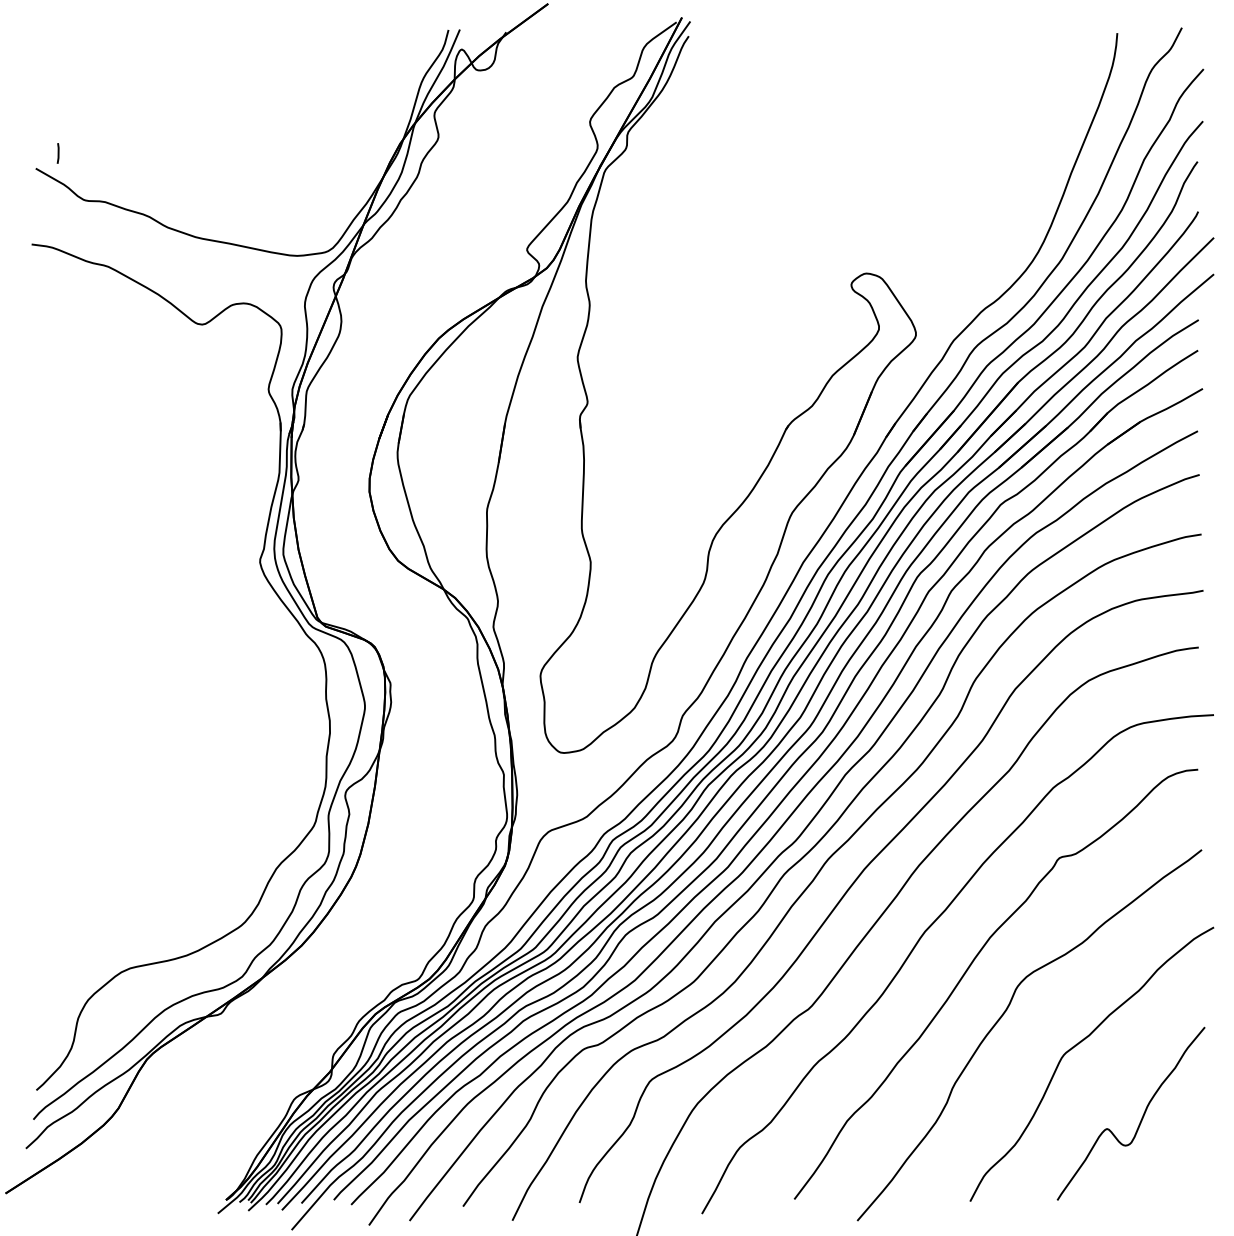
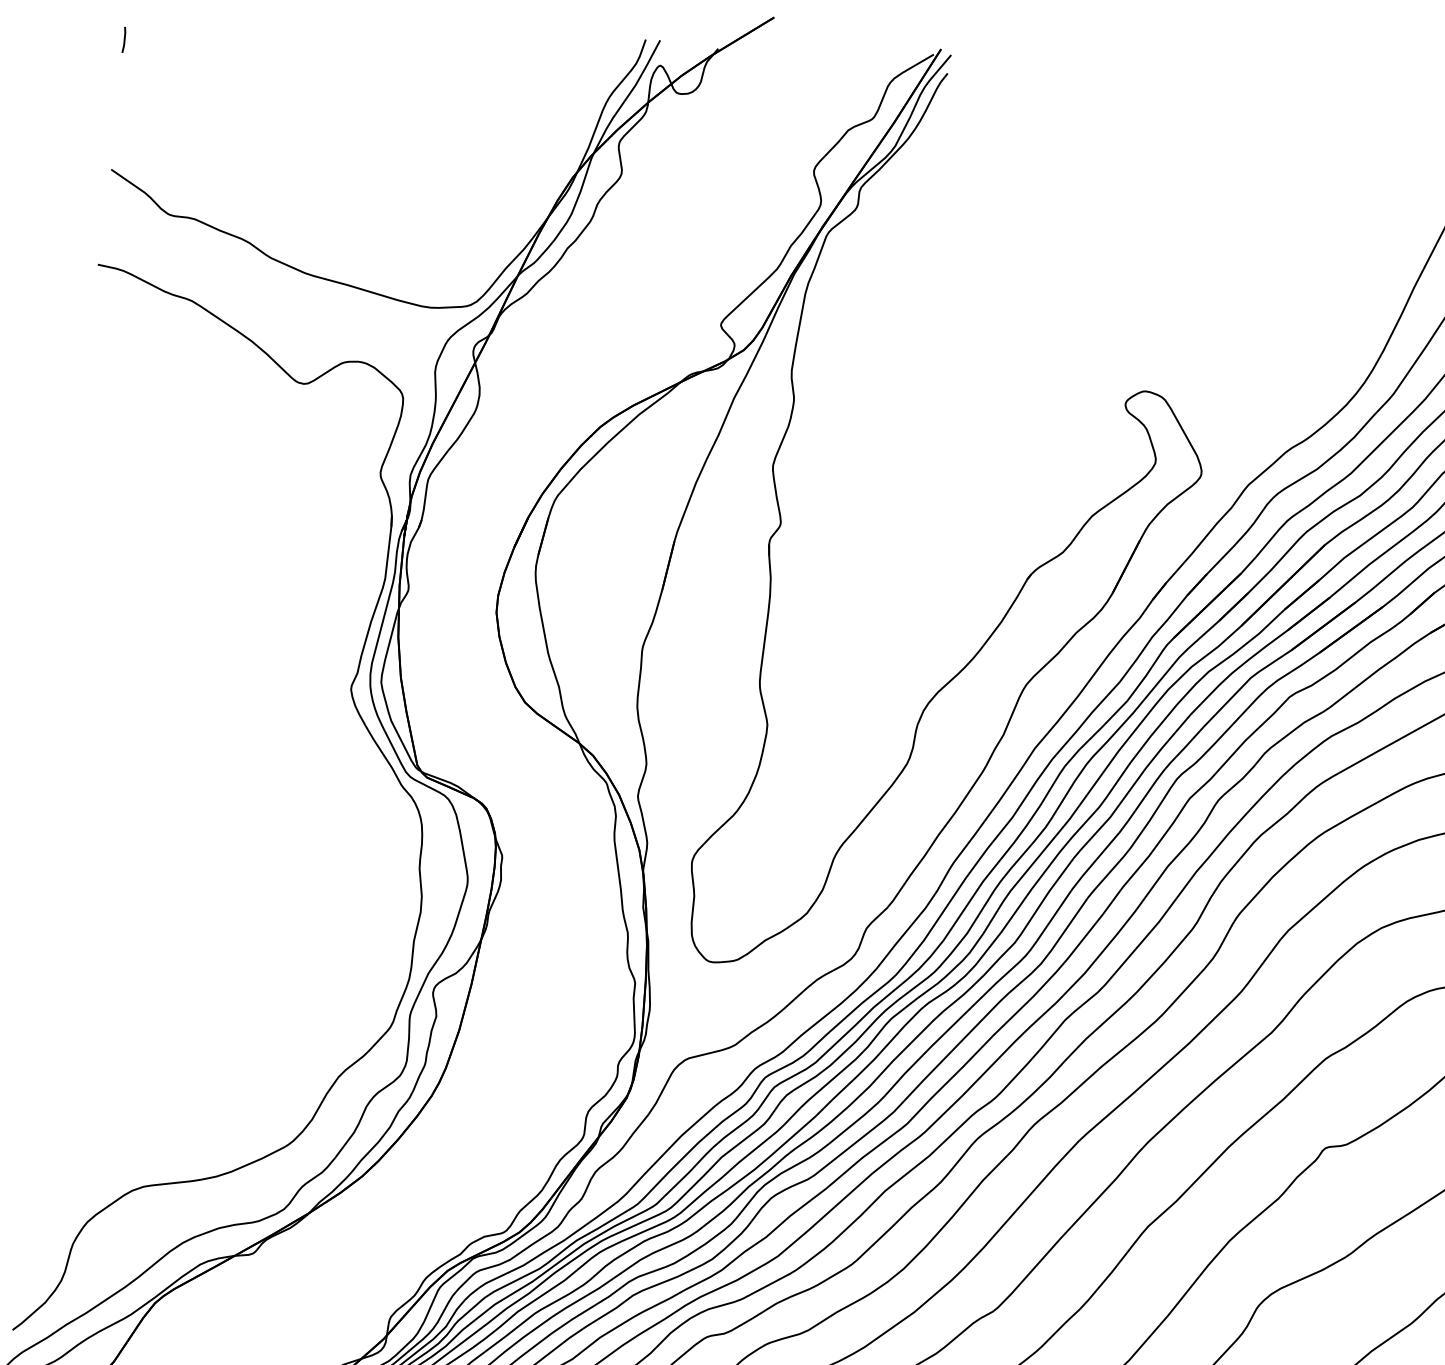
line: (57, 153) -> (123, 39), moved

